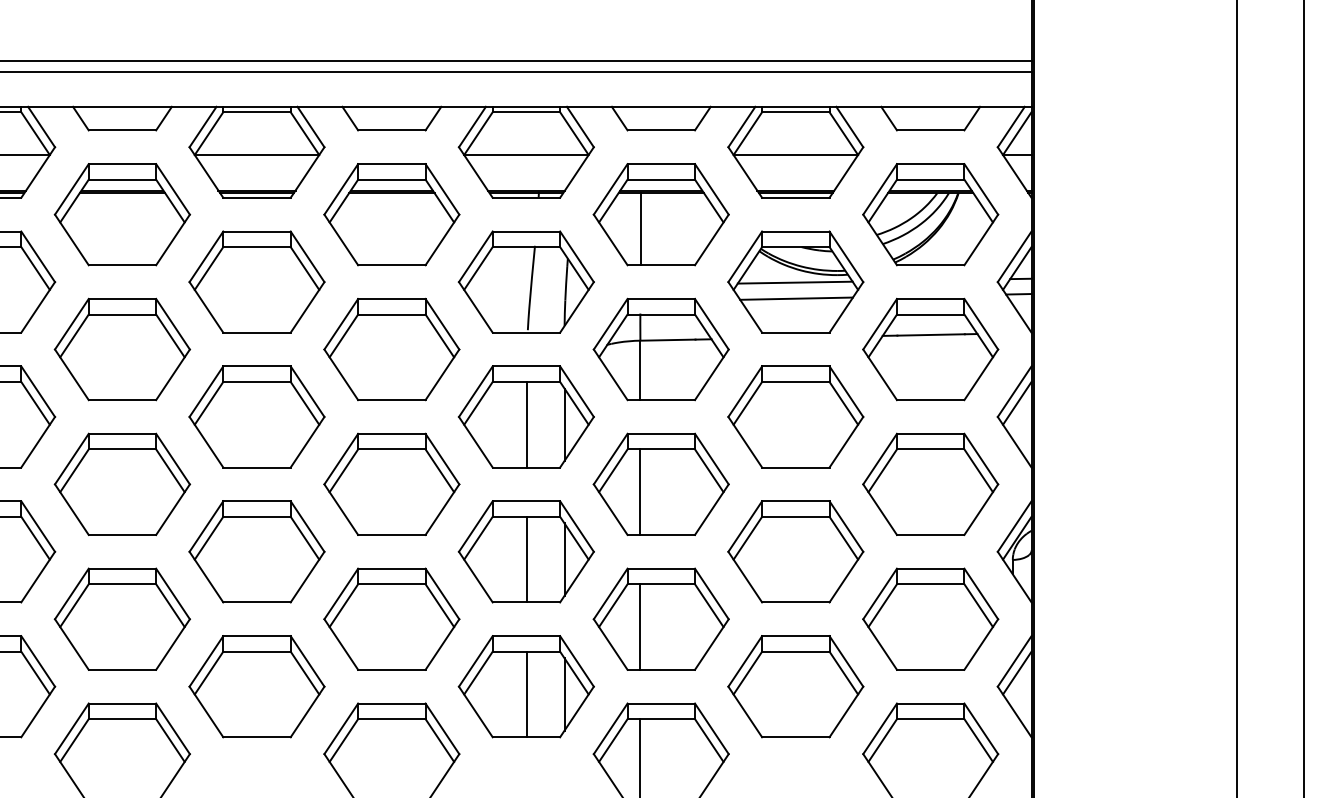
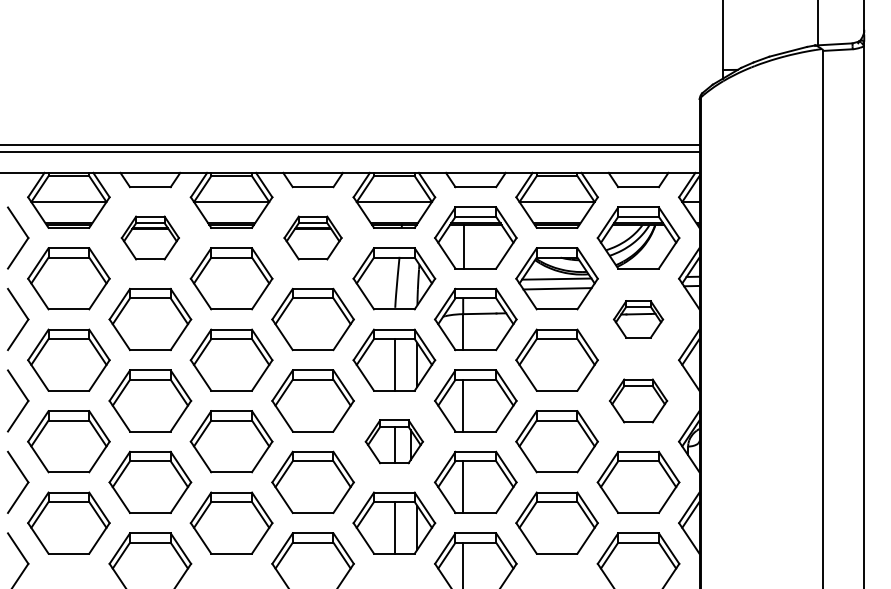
part: (122, 213) -> (150, 237), size x0.7
part: (390, 213) -> (312, 237), size x0.7
part: (930, 349) -> (638, 319), size x0.6
part: (930, 483) -> (638, 400), size x0.7
part: (526, 551) -> (394, 441), size x0.7

